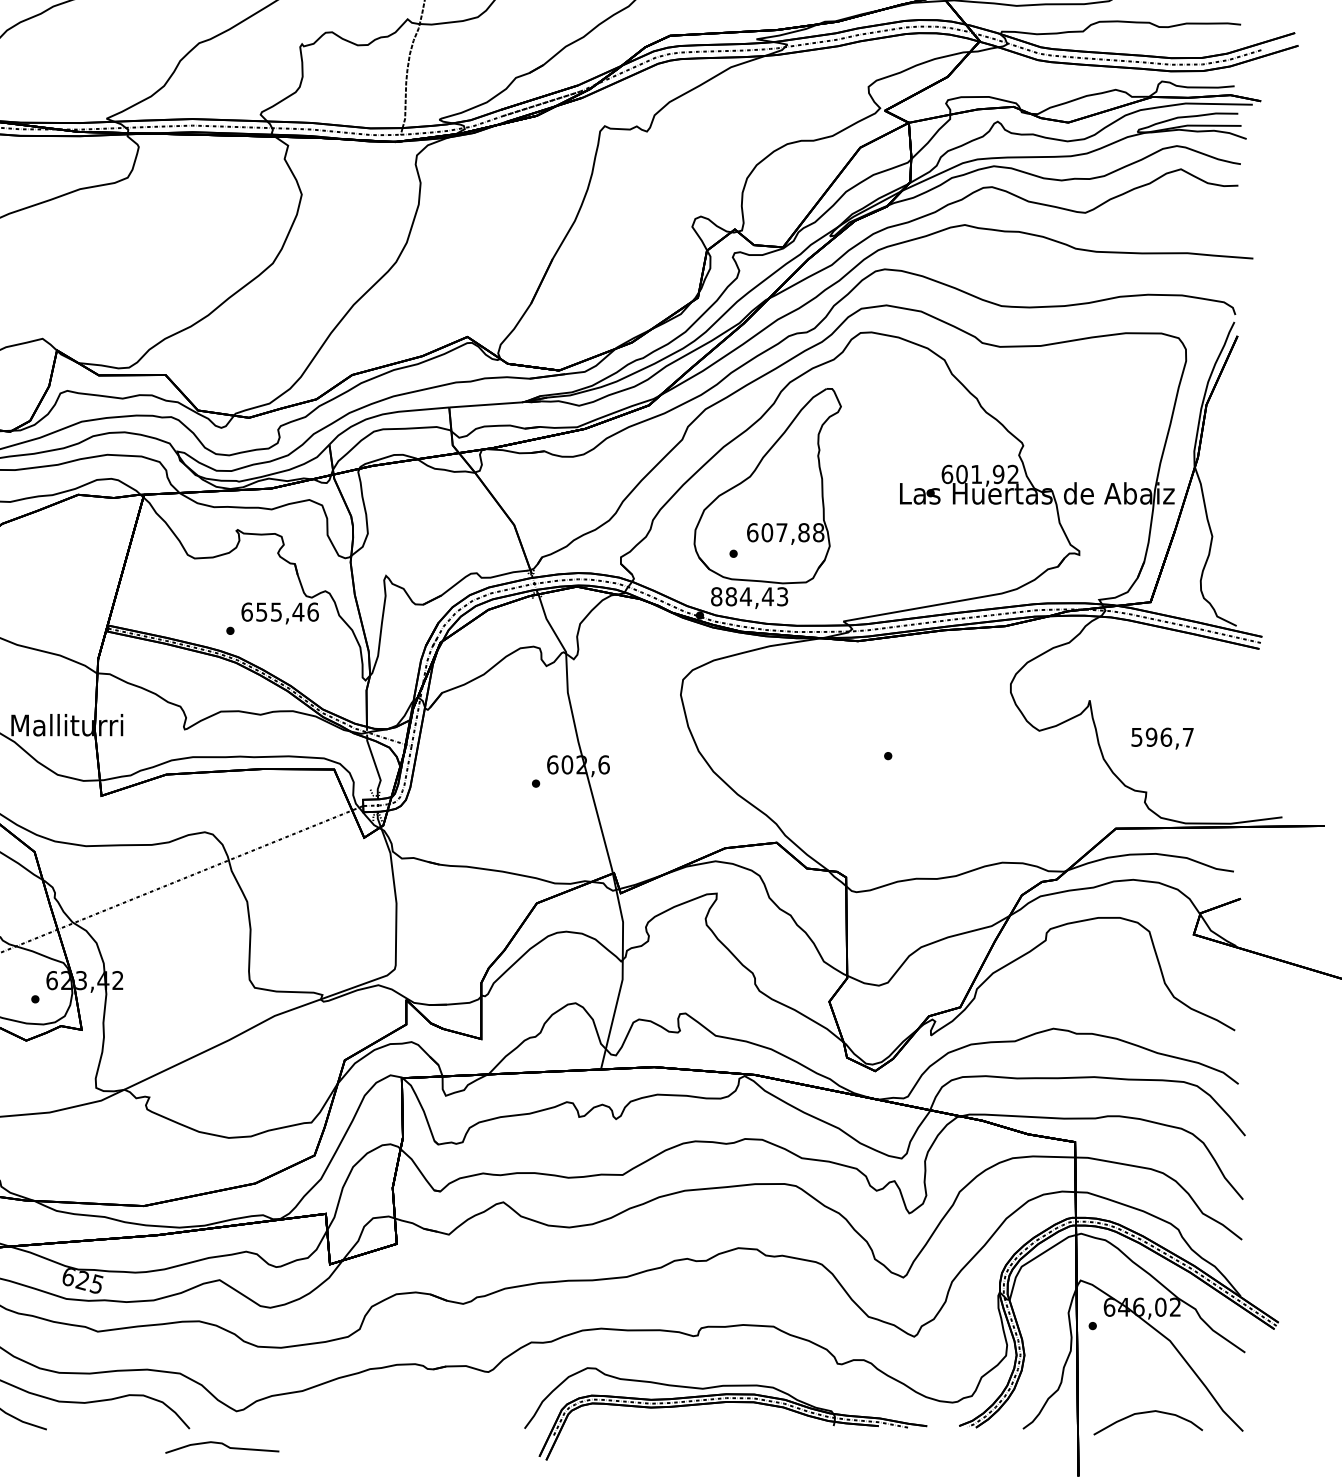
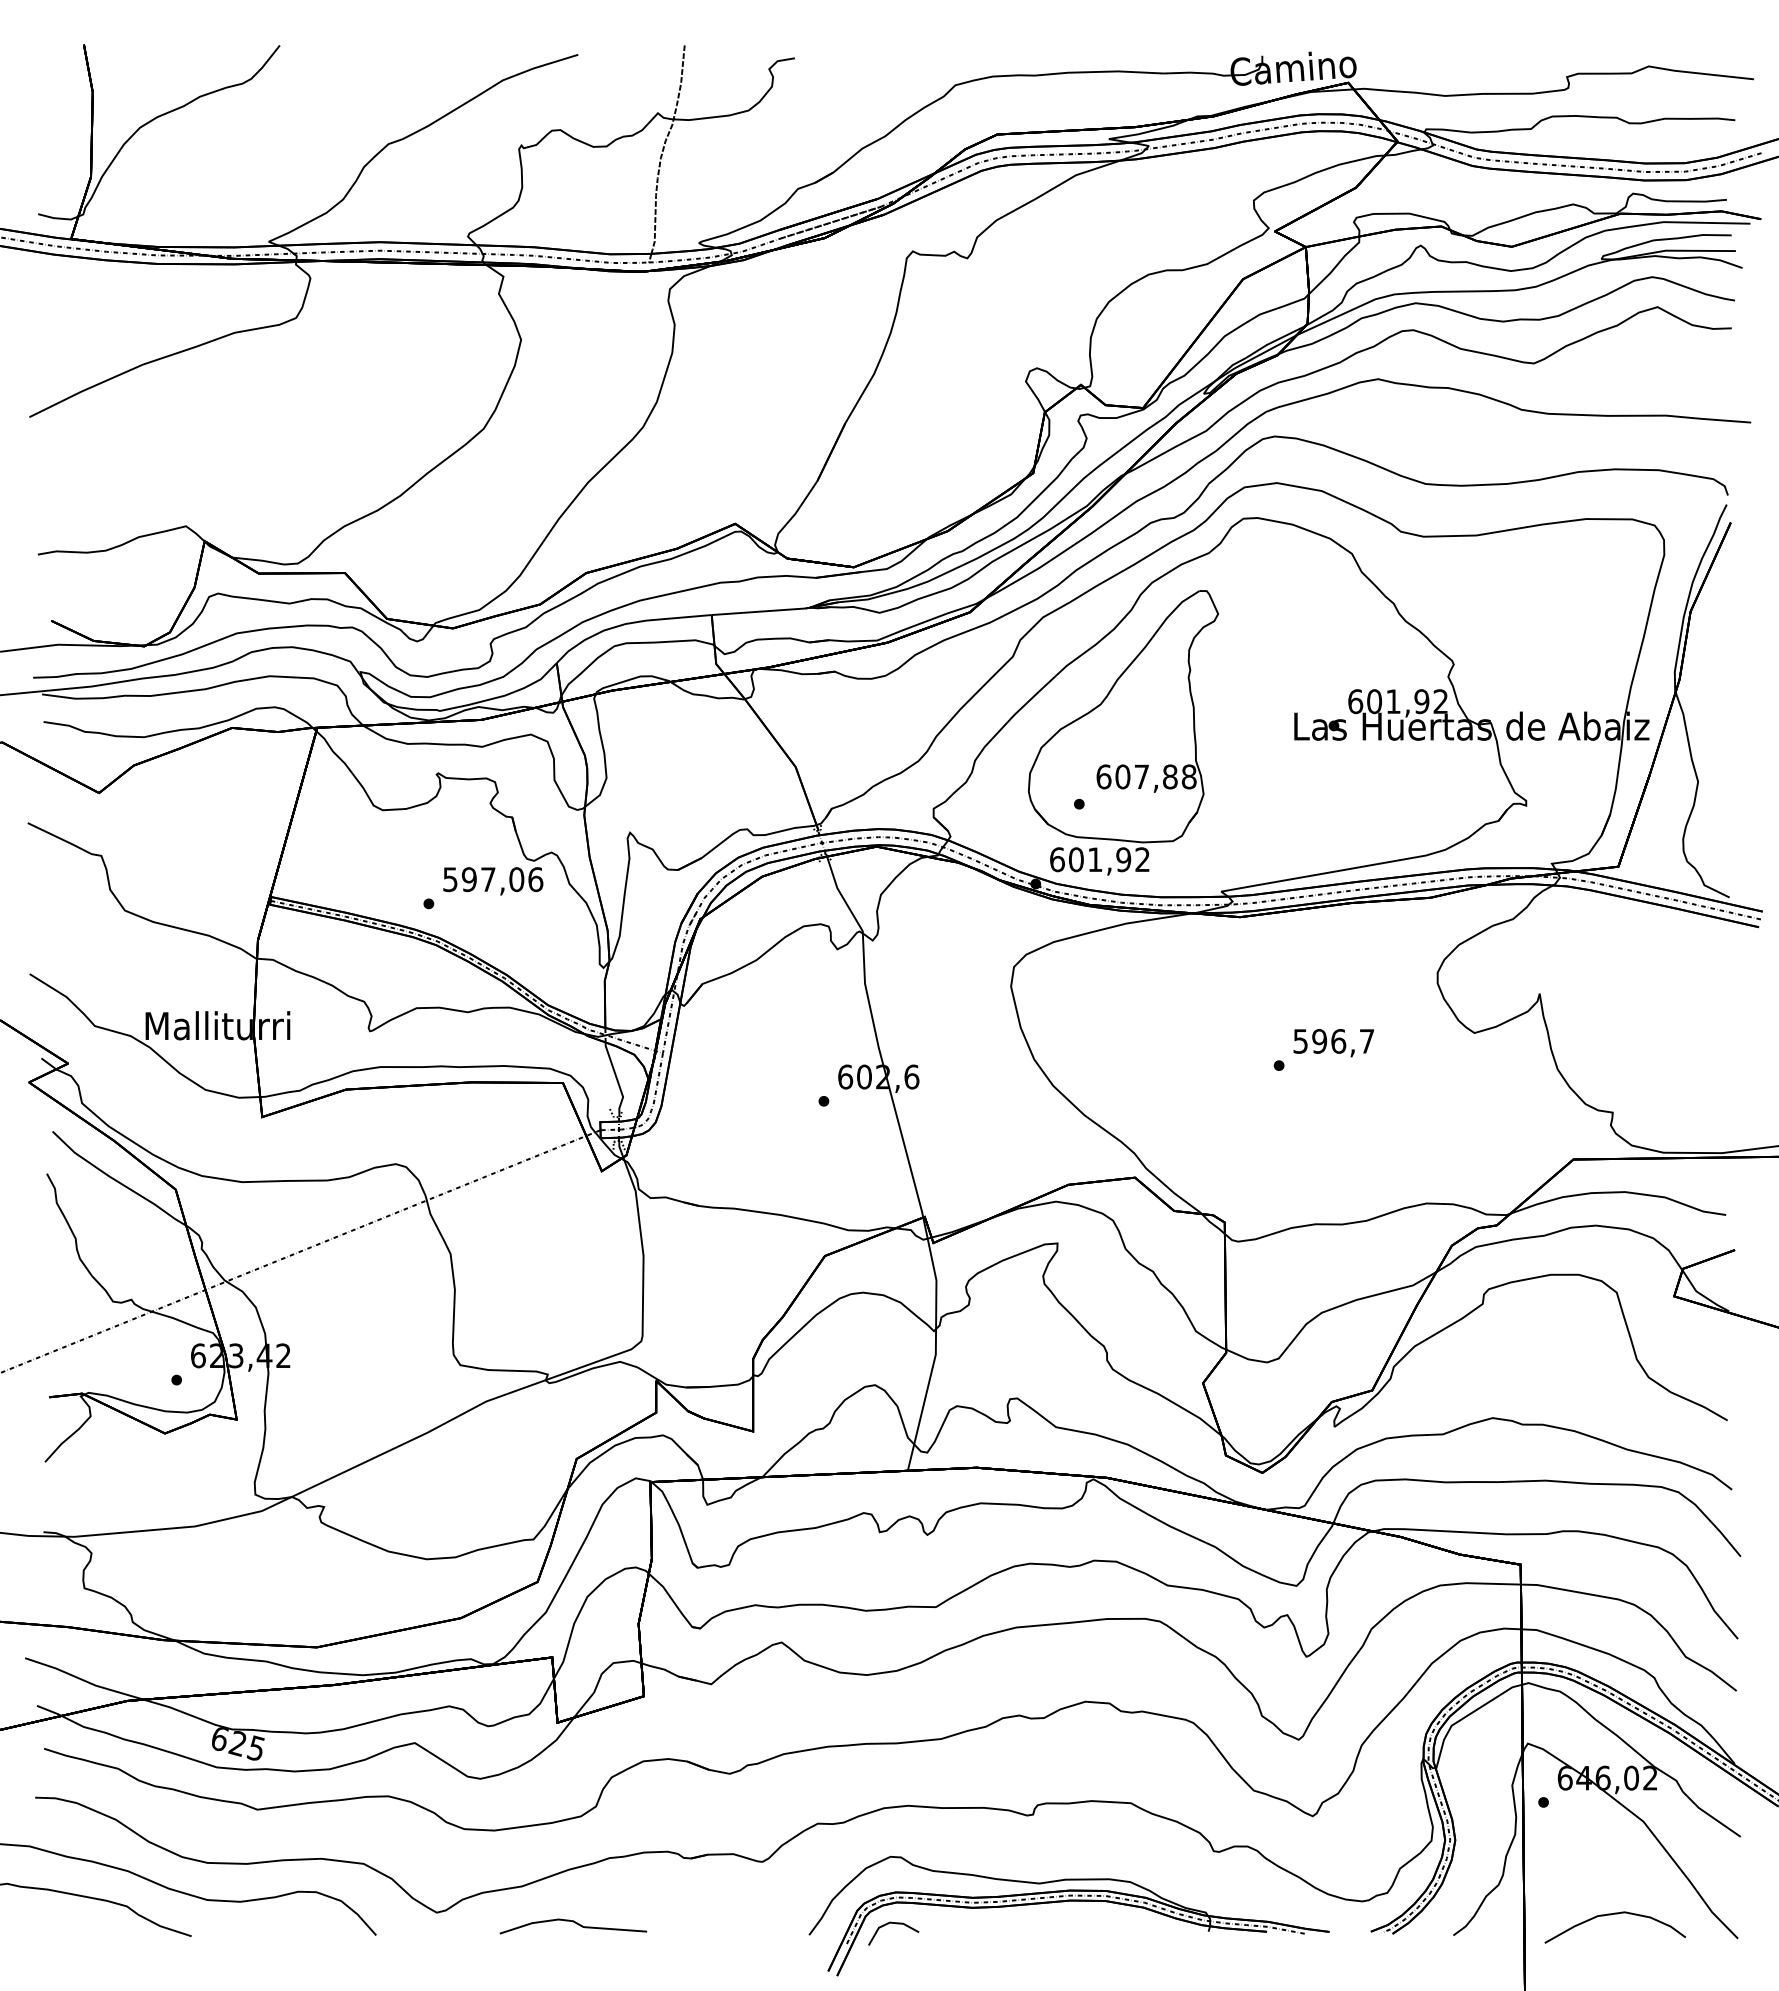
text: (749, 596) -> (1099, 859), 884,43 -> 601,92
text: (272, 612) -> (483, 879), 655,46 -> 597,06
text: (1162, 738) -> (1333, 1043), moved
line: (592, 1420) -> (896, 1924), added
curve: (223, 1445) -> (574, 1923), moved

